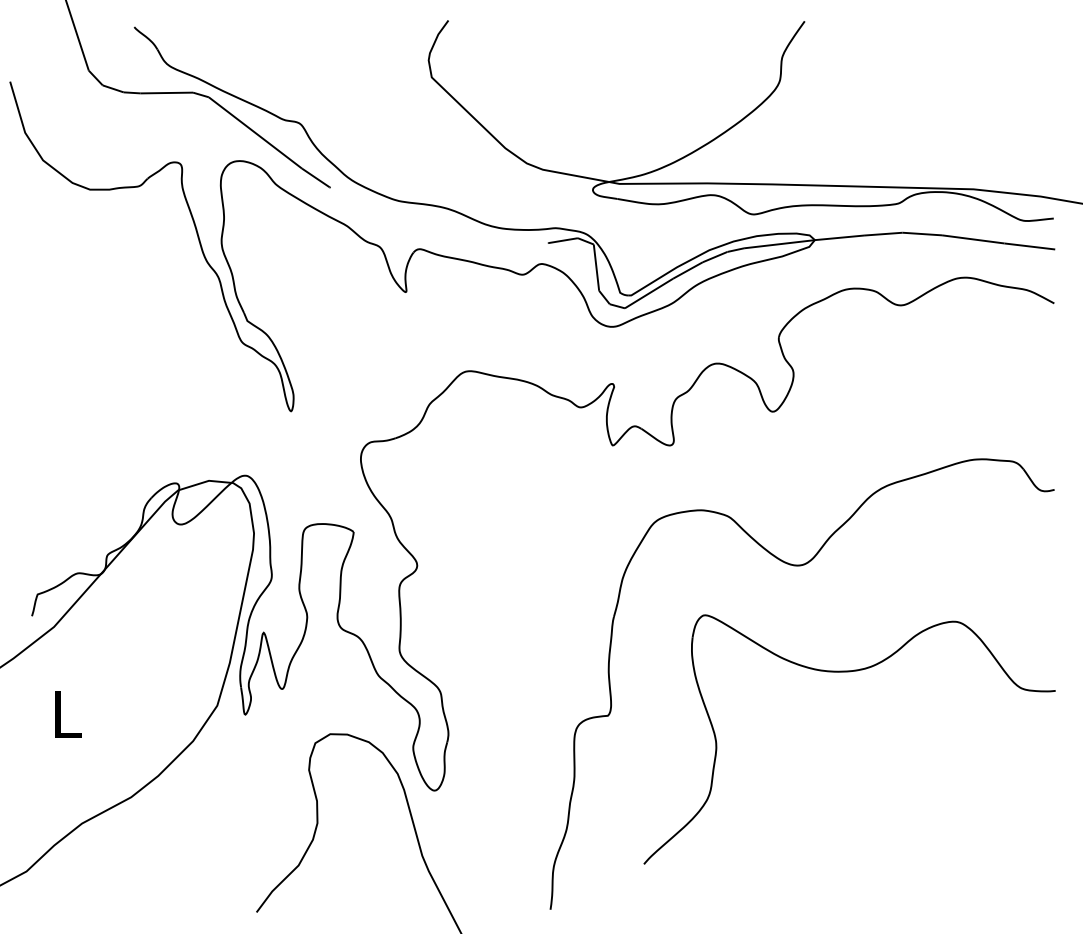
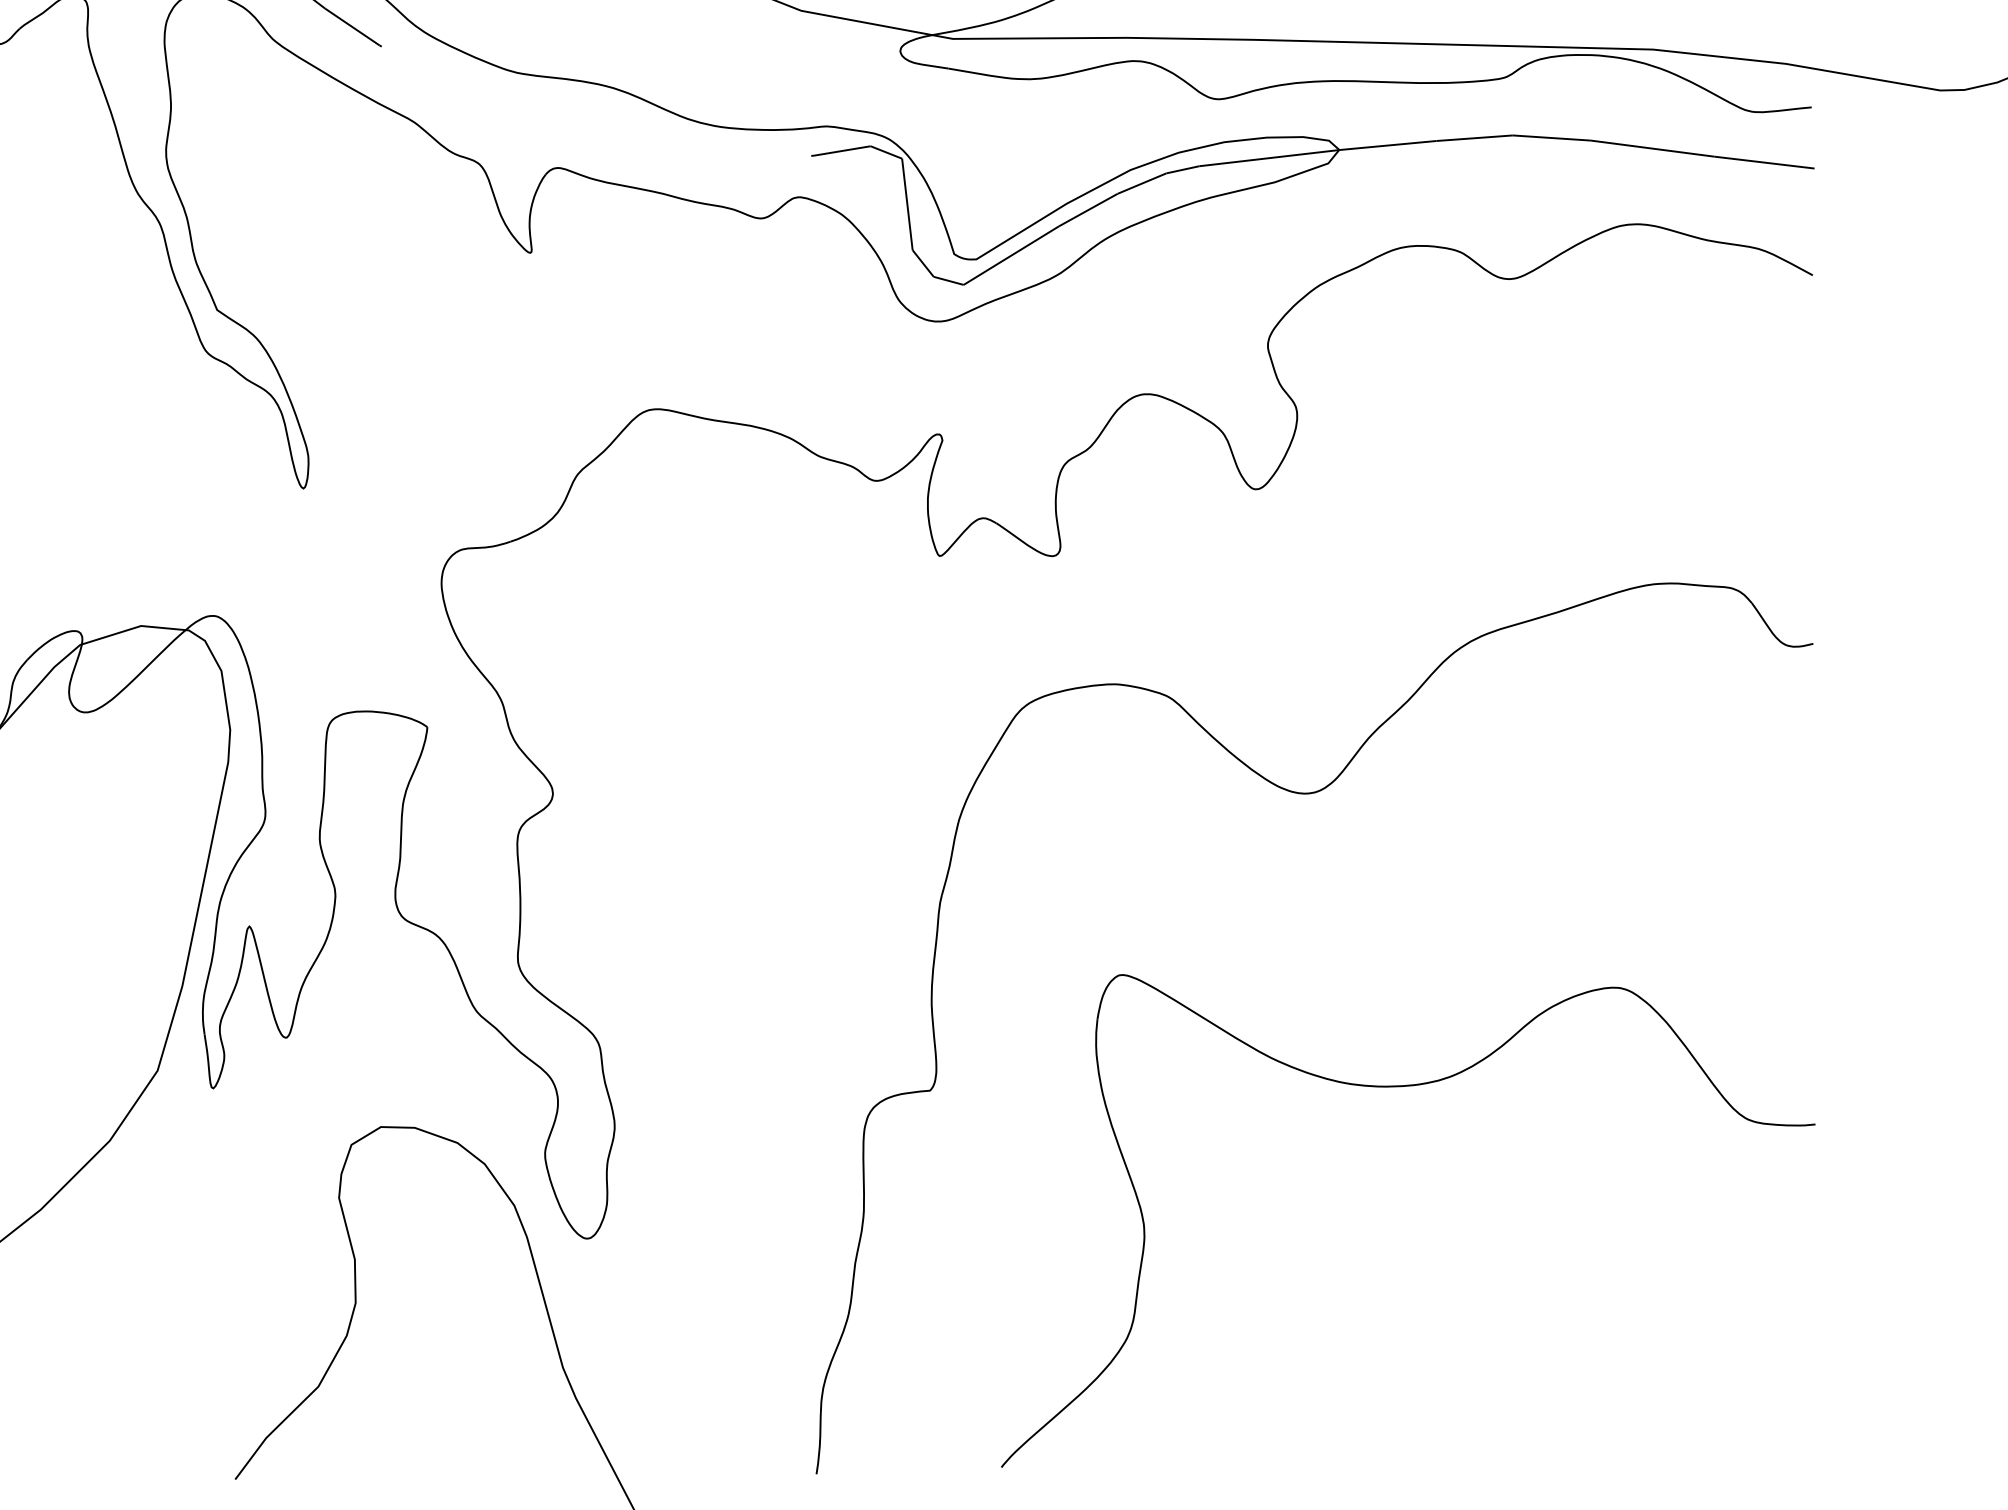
part: (849, 672) -> (1407, 1088), moved

